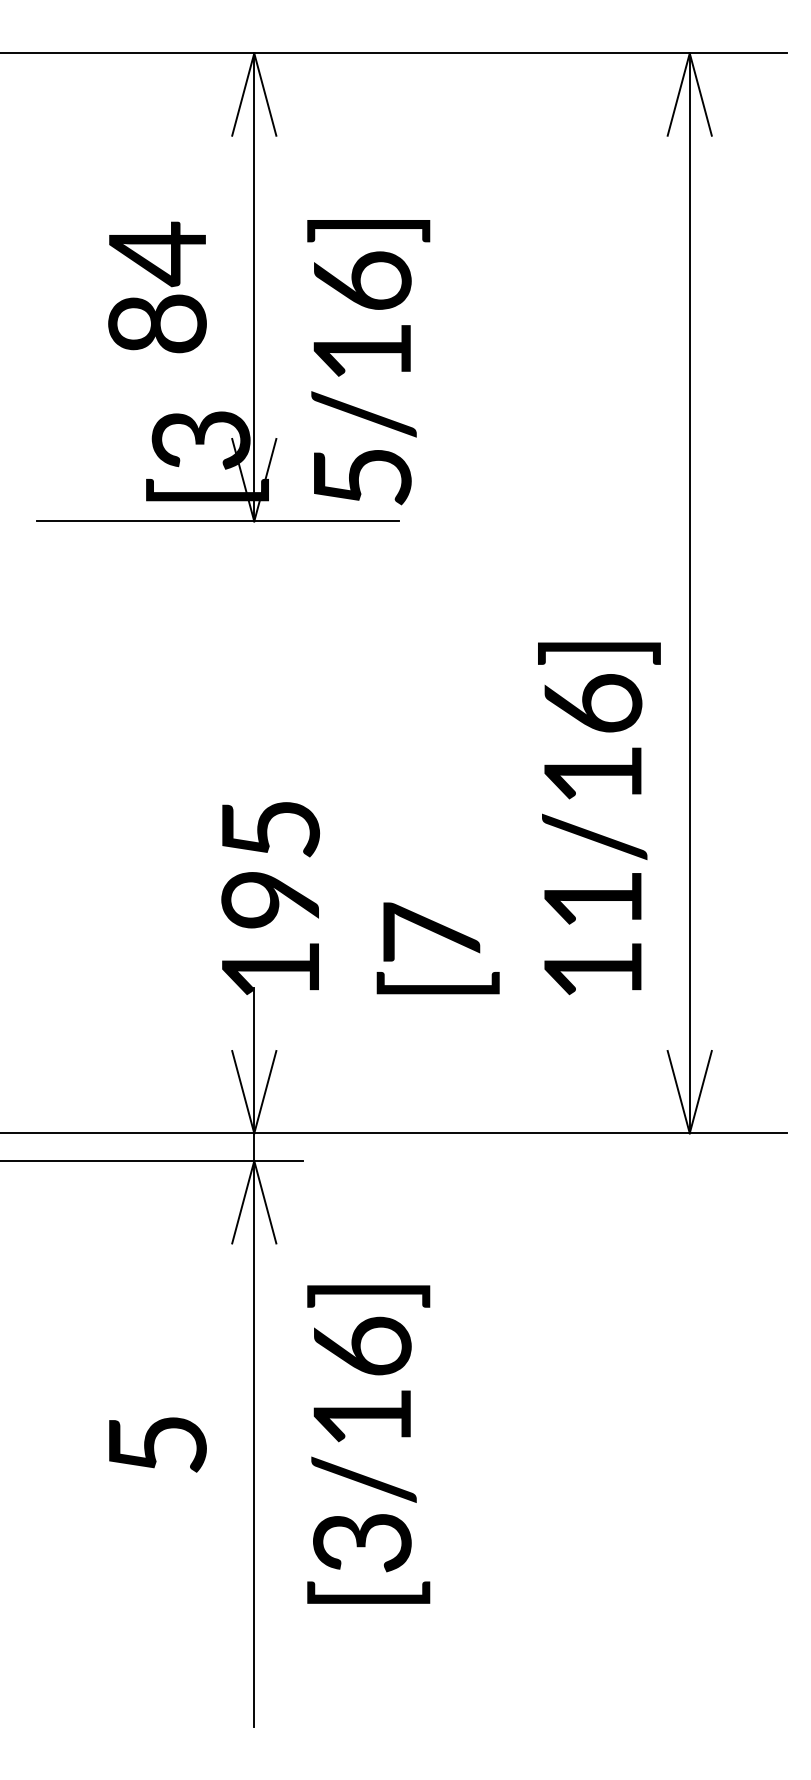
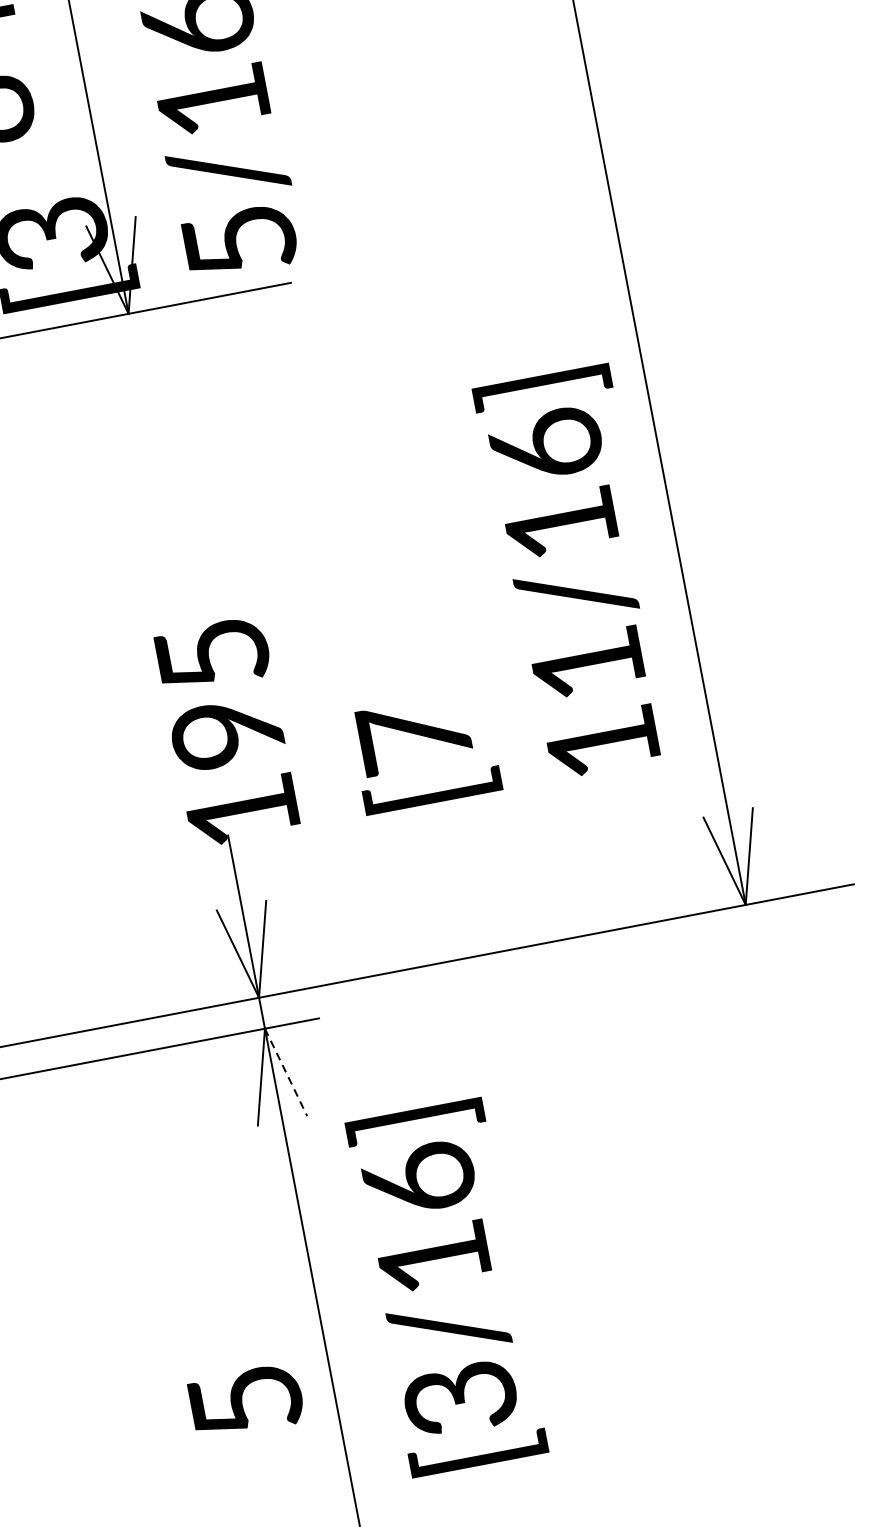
line: (265, 1202) -> (286, 1072), solid -> dashed
text: (157, 1444) -> (245, 1401), moved
text: (368, 1444) -> (446, 1287), moved

